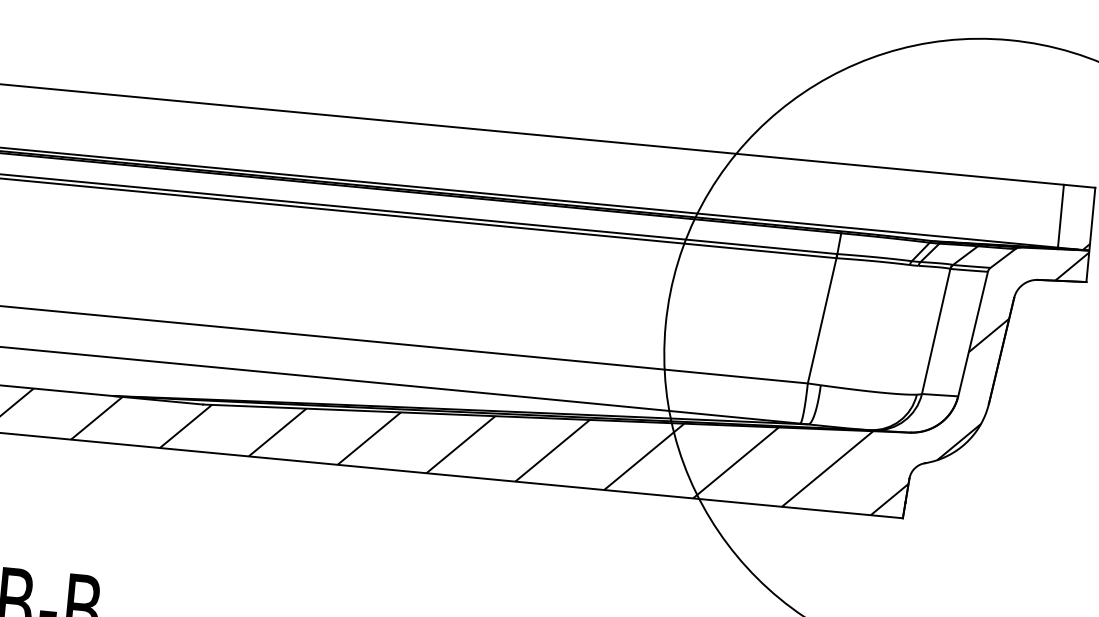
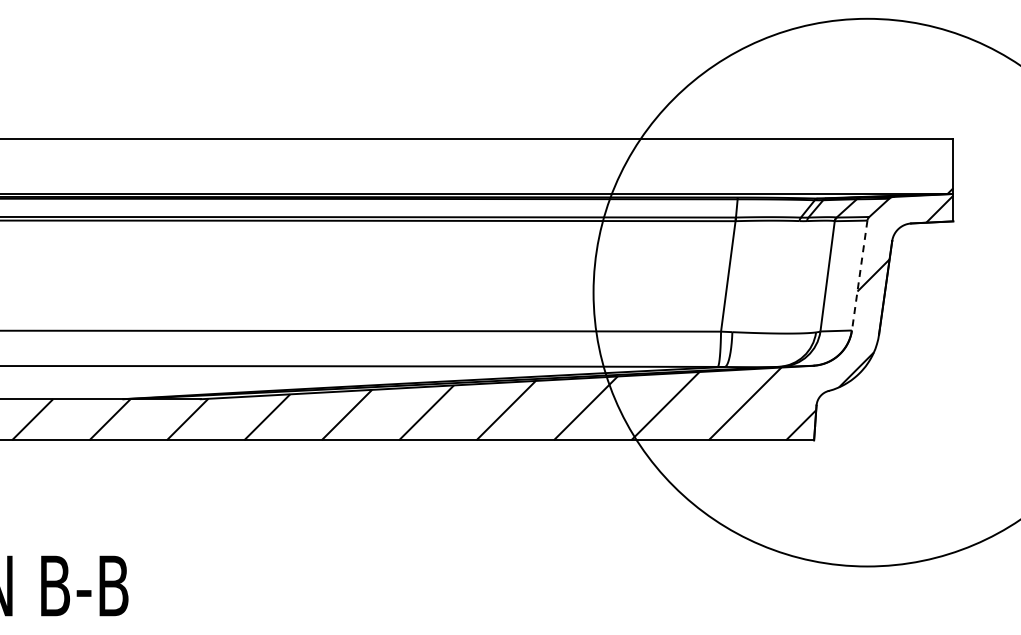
line: (1060, 217) -> (925, 167), removed
line: (972, 334) -> (859, 275), solid -> dashed

